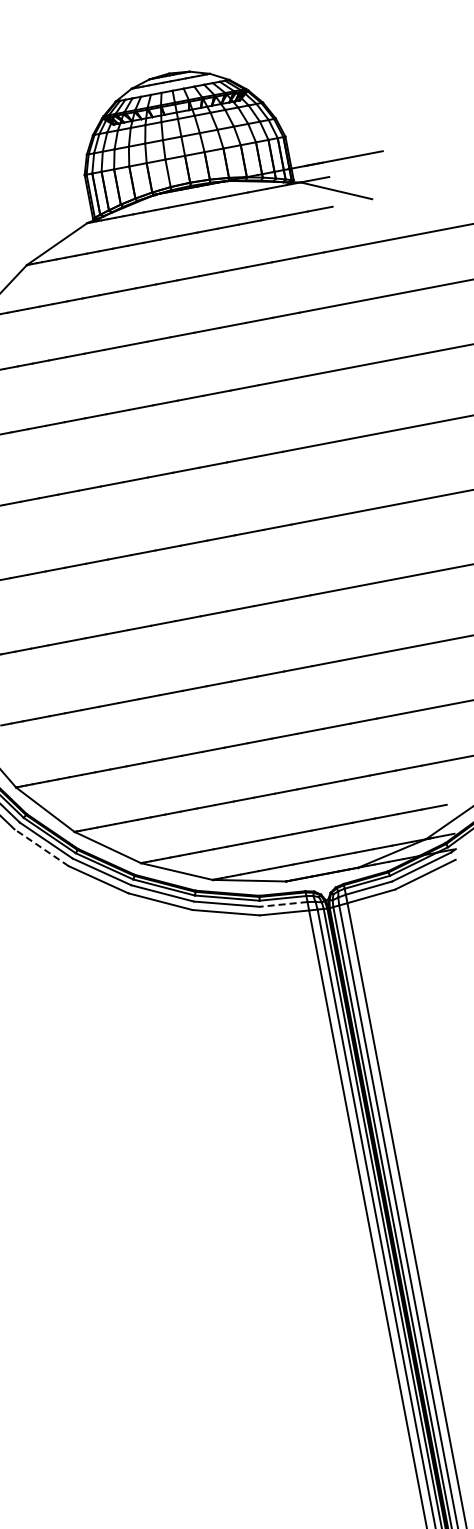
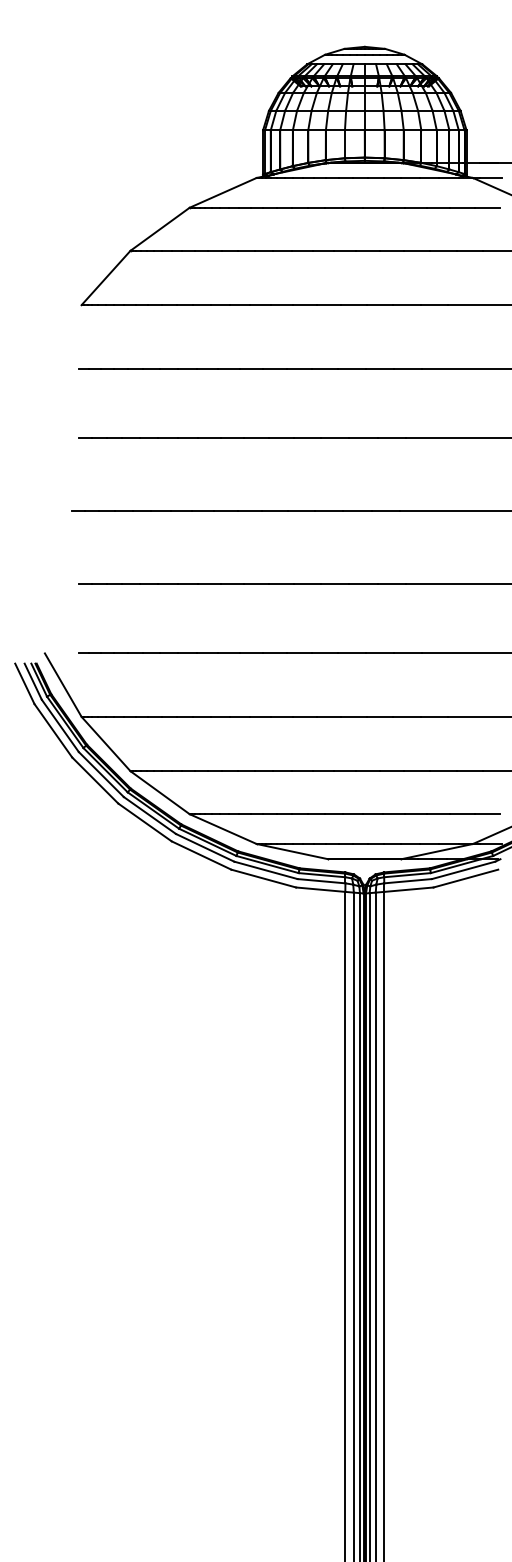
line: (41, 847) -> (95, 780), dashed -> solid
line: (283, 904) -> (321, 881), dashed -> solid

